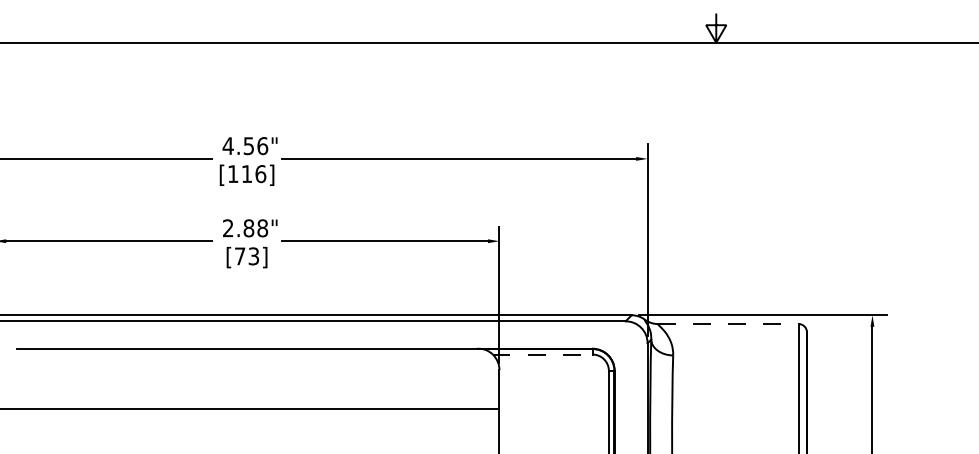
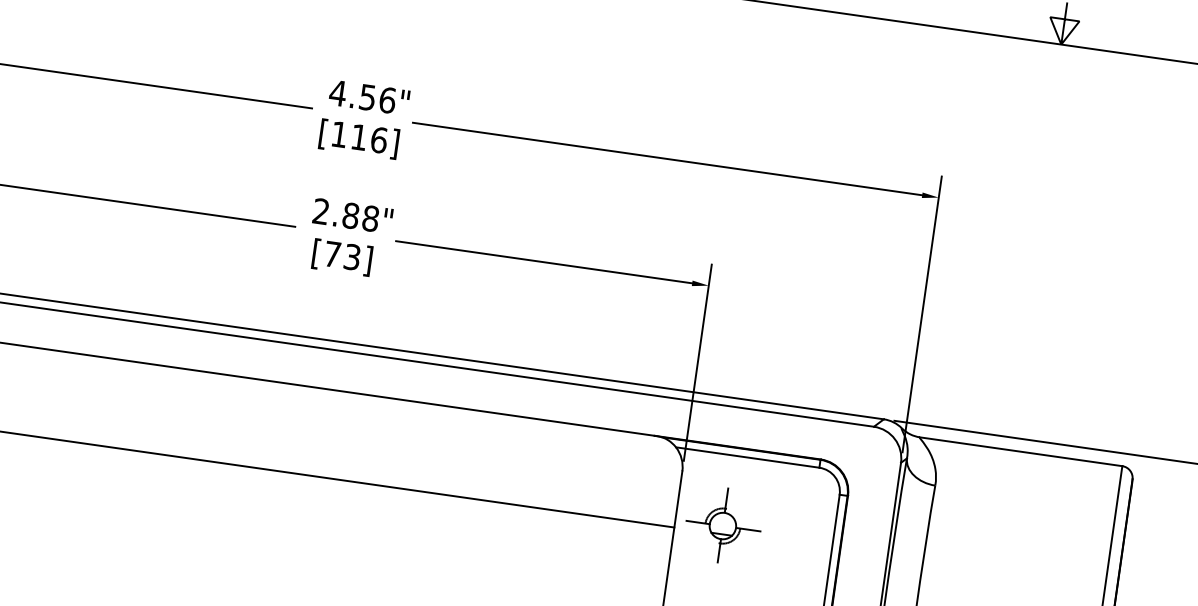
line: (728, 324) -> (1021, 452), dashed -> solid
line: (542, 354) -> (747, 457), dashed -> solid
part: (532, 403) -> (723, 525), added

